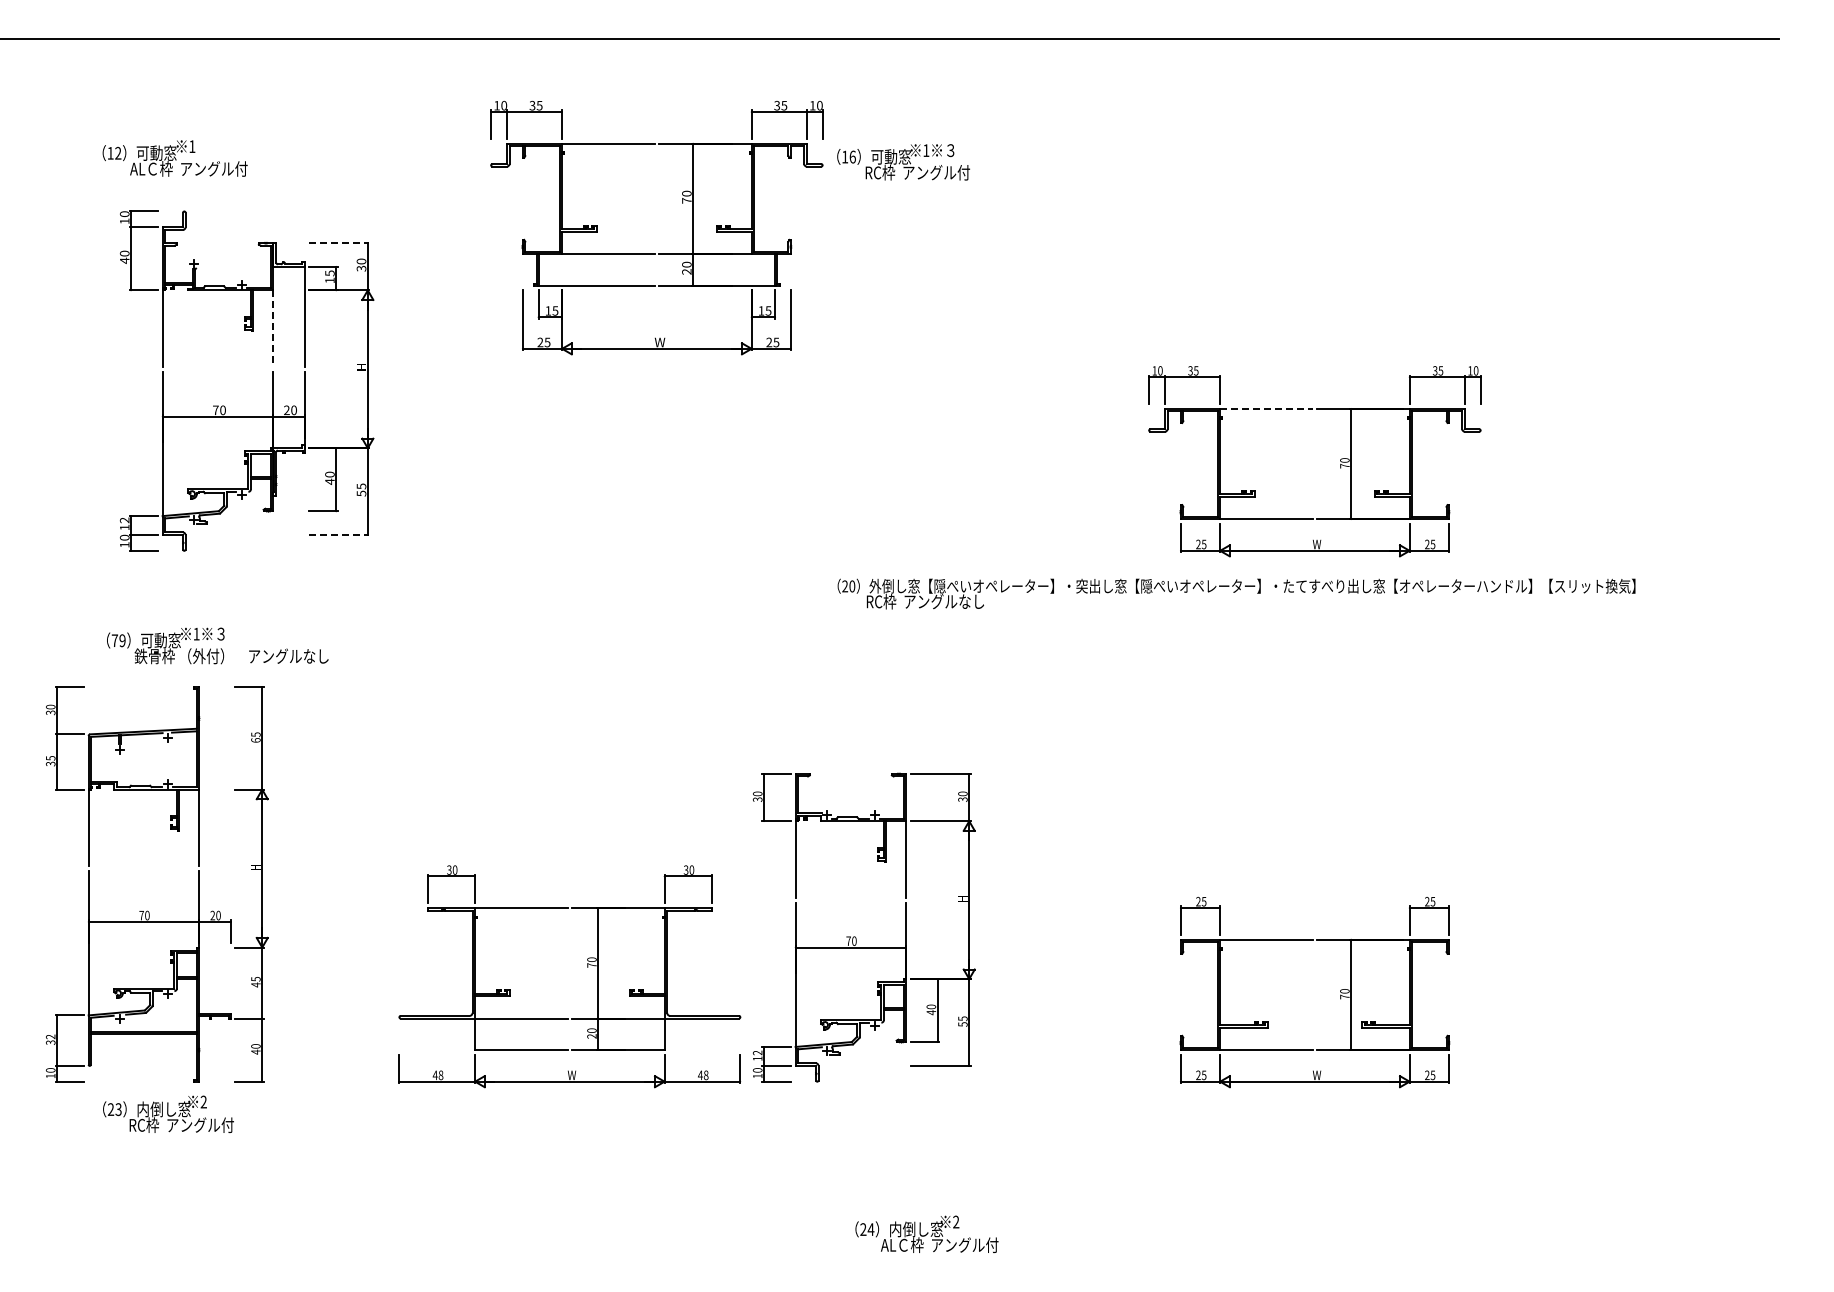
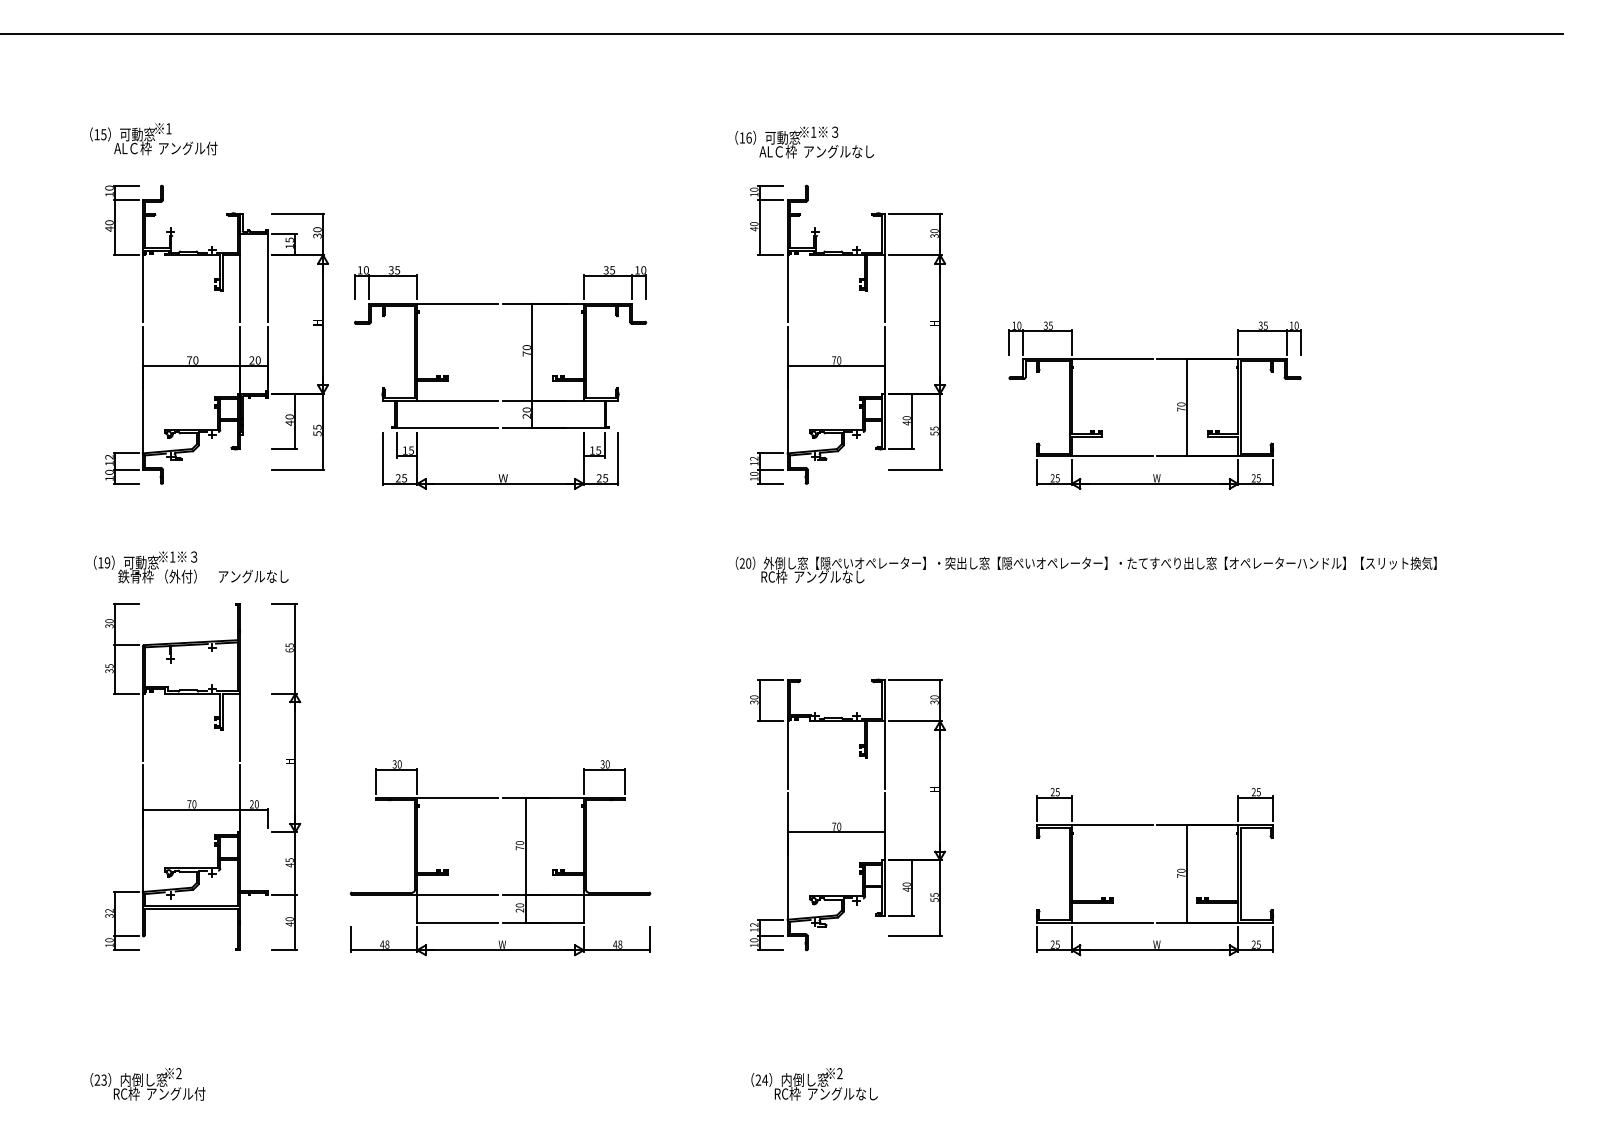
text: (118, 152) -> (104, 133), 12 -> 15
text: (929, 172) -> (816, 151), RC枠  アングル付 -> ALＣ枠  アングルなし
line: (339, 243) -> (298, 213), dashed -> solid
part: (655, 253) -> (499, 400), moved
line: (273, 329) -> (240, 289), dashed -> solid
part: (956, 405) -> (840, 356), added
line: (1266, 408) -> (1112, 358), dashed -> solid
line: (339, 535) -> (298, 470), dashed -> solid
text: (1236, 593) -> (1086, 569), moved
text: (114, 640) -> (100, 562), 79 -> 19
part: (147, 910) -> (194, 799), moved
part: (855, 936) -> (840, 822), moved
text: (168, 1113) -> (147, 1083), moved
text: (940, 1245) -> (826, 1094), ALＣ枠  アングル付 -> RC枠  アングルなし

